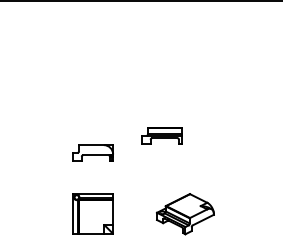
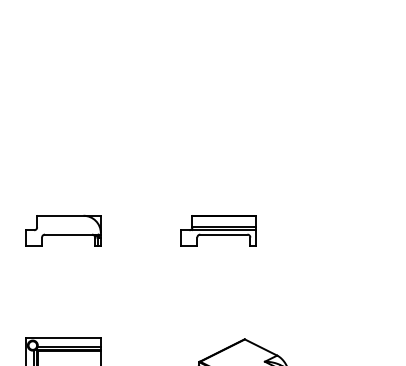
part: (161, 135) -> (217, 229), moved
part: (92, 152) -> (62, 229), moved

